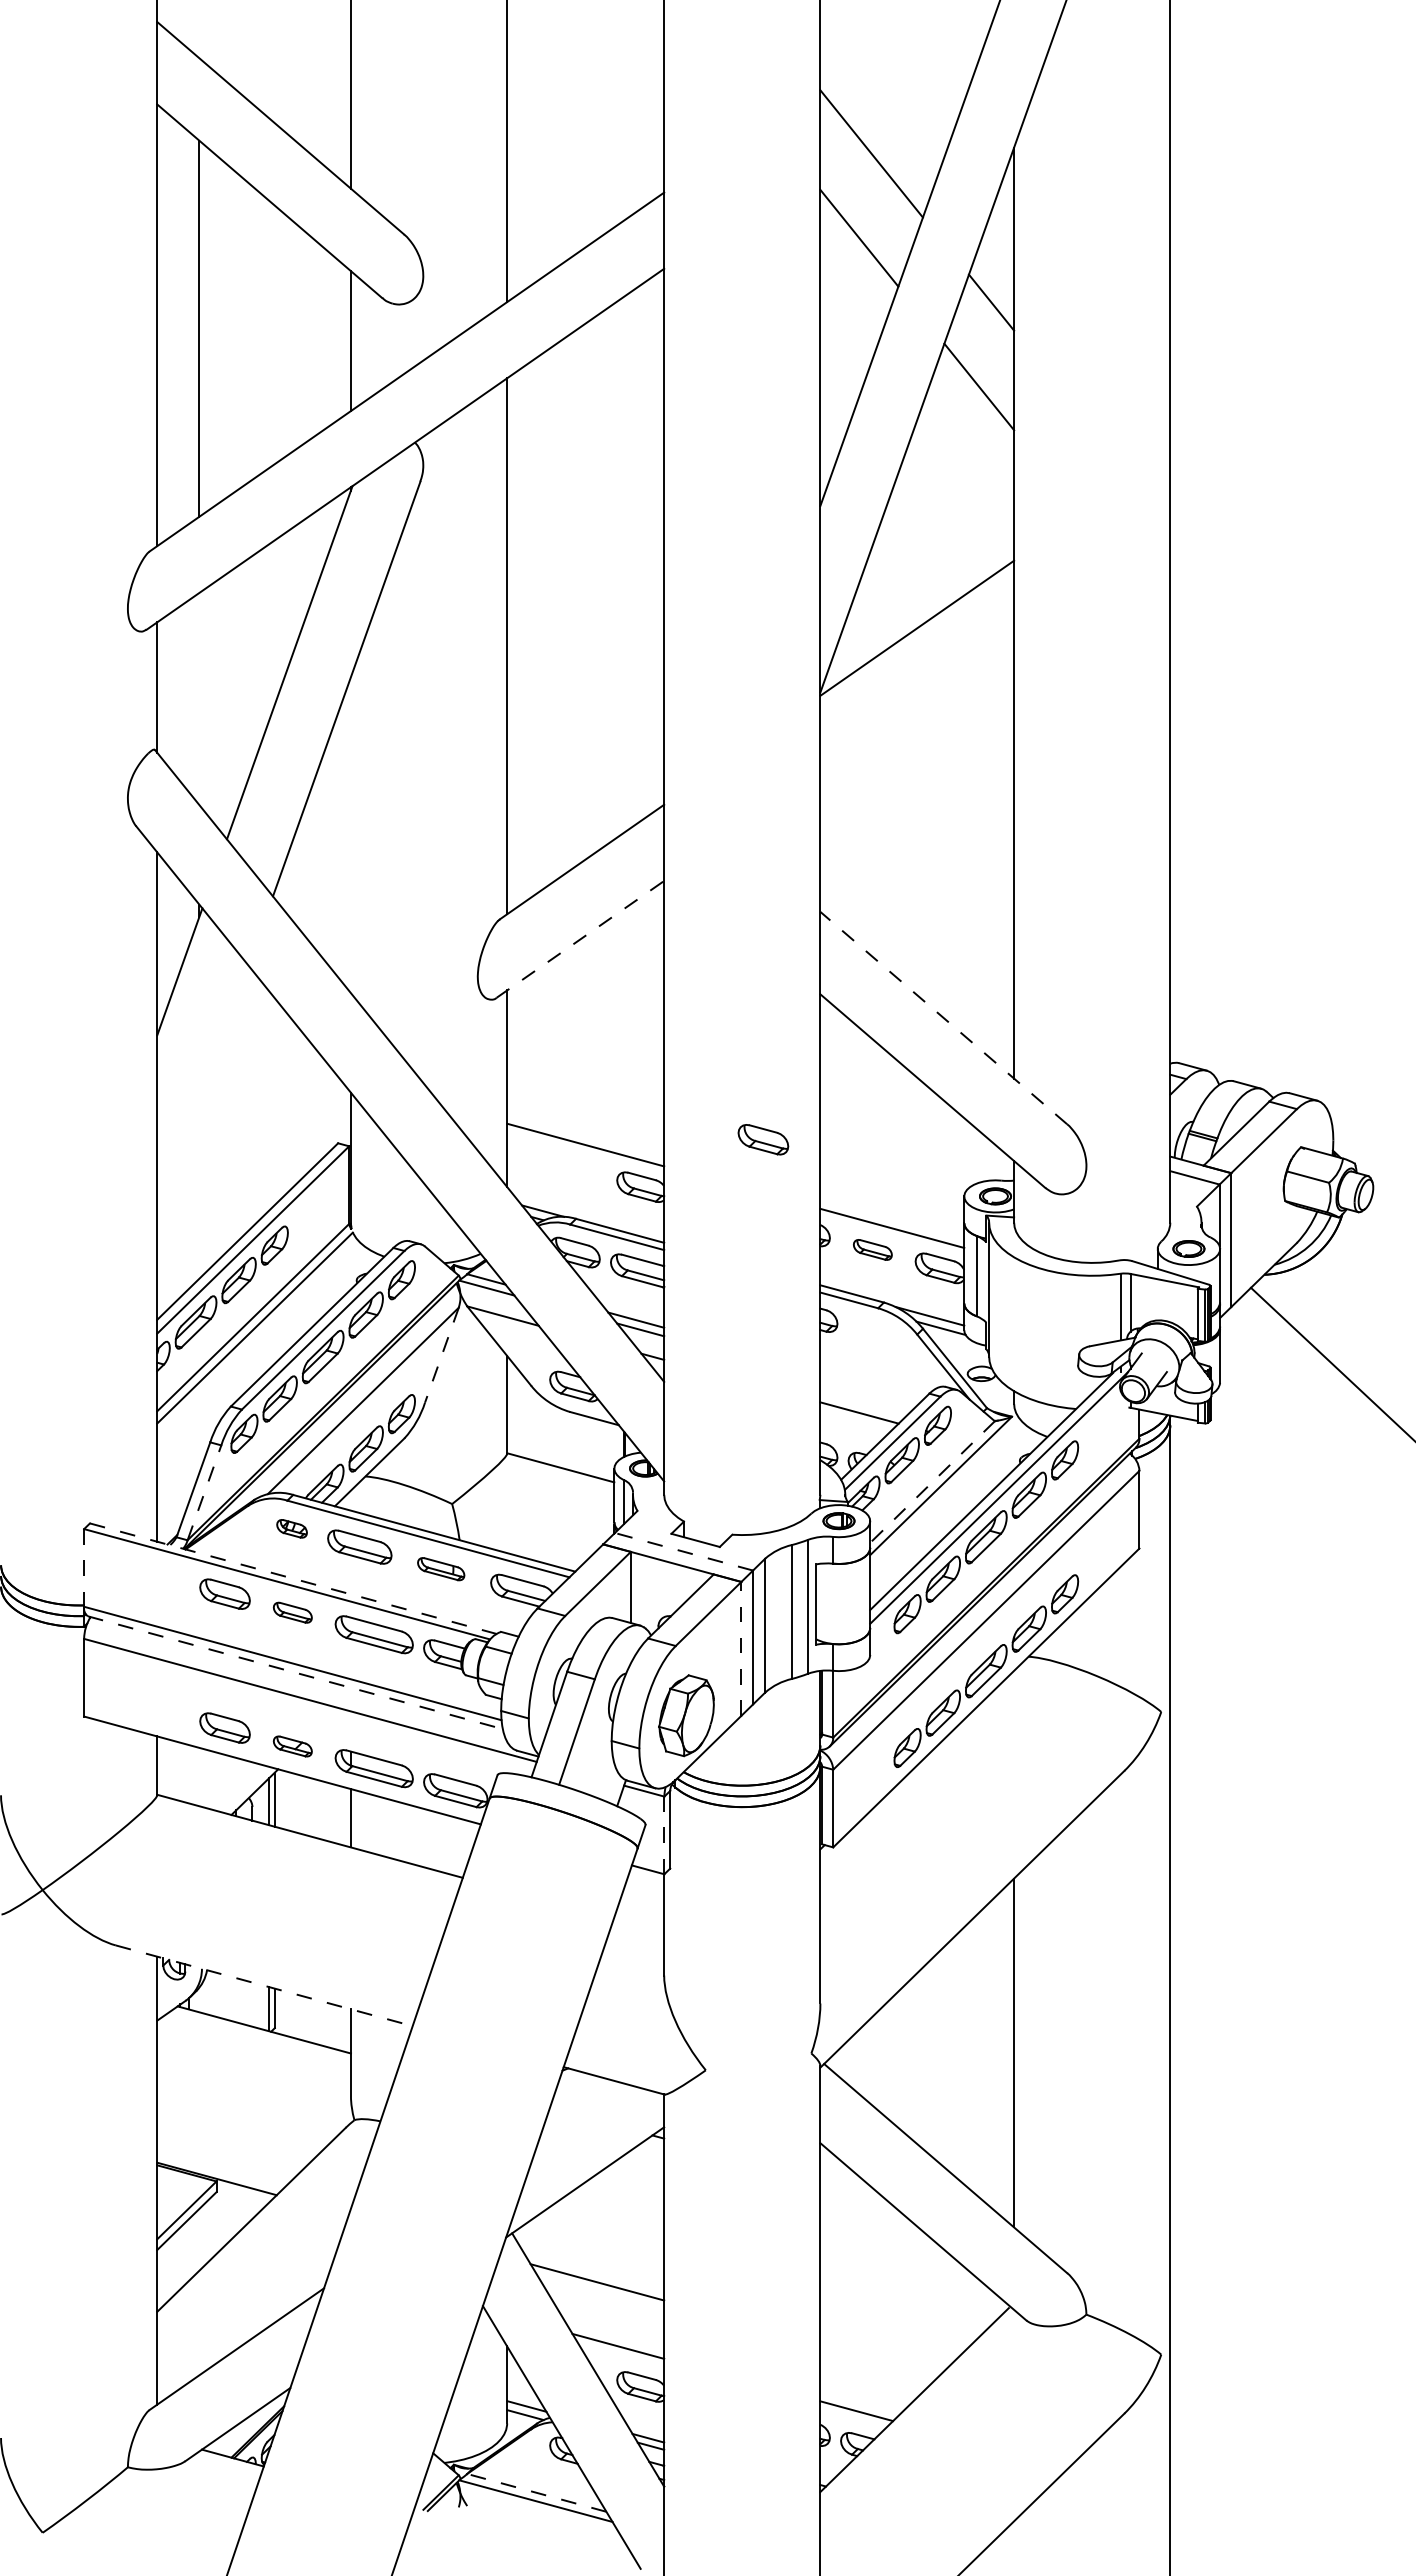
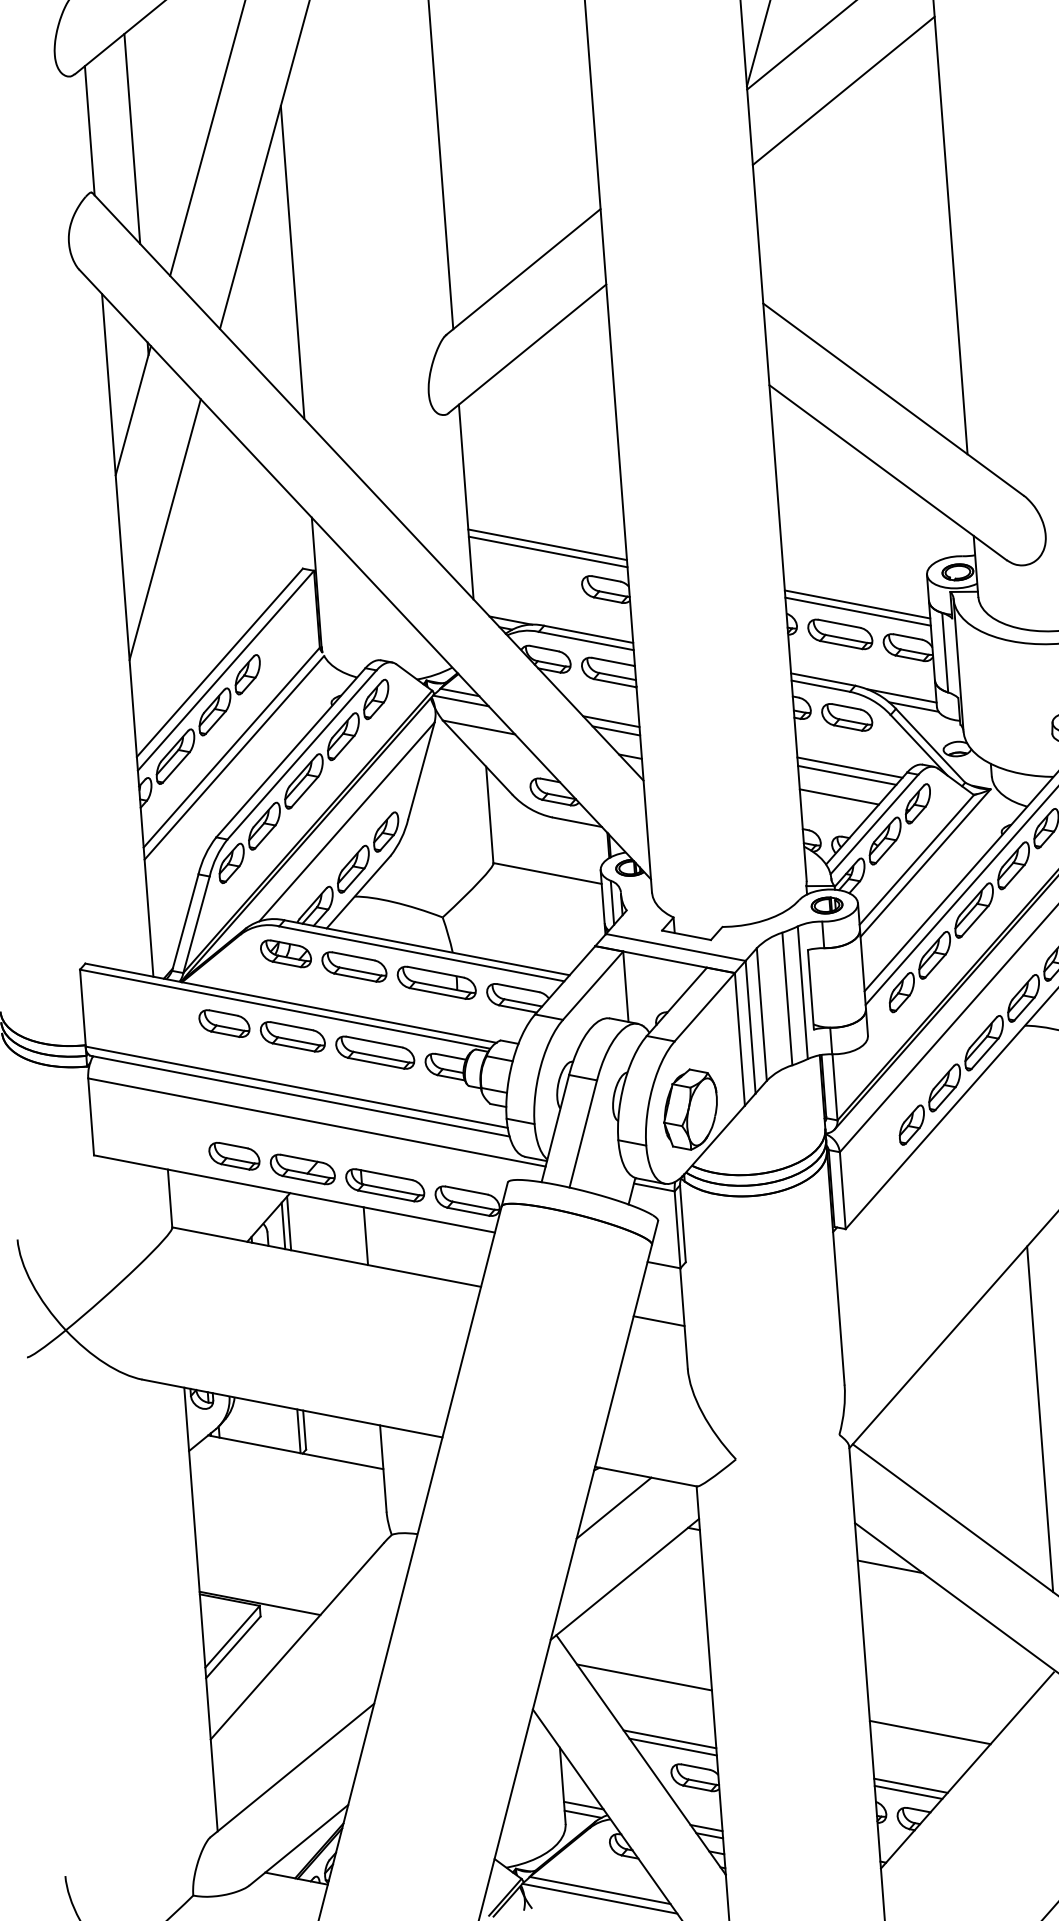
line: (199, 698) -> (132, 138), added
line: (917, 704) -> (844, 90), added
line: (350, 835) -> (292, 262), added
line: (580, 939) -> (527, 348), dashed -> solid
line: (943, 1018) -> (893, 399), dashed -> solid
line: (202, 1093) -> (164, 529), added
line: (585, 1137) -> (547, 544), added
part: (763, 1139) -> (847, 717), moved
line: (892, 1220) -> (857, 603), added
part: (872, 1249) -> (840, 634), size x1.67
line: (441, 1355) -> (421, 771), dashed -> solid
line: (872, 1384) -> (850, 767), added
line: (868, 1391) -> (846, 774), added
line: (932, 1482) -> (916, 860), dashed -> solid
line: (204, 1492) -> (196, 924), dashed -> solid
part: (291, 1528) -> (285, 953), size x1.67
line: (683, 1551) -> (675, 947), dashed -> solid
line: (84, 1567) -> (83, 1007), dashed -> solid
part: (440, 1568) -> (435, 982), size x1.67
line: (293, 1578) -> (291, 1003), dashed -> solid
part: (292, 1612) -> (292, 1036), size x1.67
line: (741, 1648) -> (739, 1038), dashed -> solid
line: (295, 1672) -> (300, 1095), dashed -> solid
part: (292, 1746) -> (302, 1169), size x1.67
line: (664, 1835) -> (677, 1229), dashed -> solid
line: (638, 1925) -> (658, 1320), added
line: (264, 1985) -> (292, 1408), dashed -> solid
line: (579, 2109) -> (613, 1507), added
line: (852, 2189) -> (890, 1566), added
line: (620, 2354) -> (672, 1747), added
line: (879, 2358) -> (929, 1731), added
line: (853, 2417) -> (908, 1792), added
line: (536, 2492) -> (599, 1890), dashed -> solid

